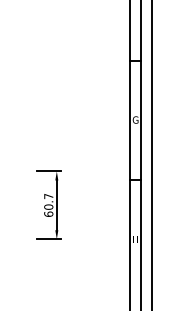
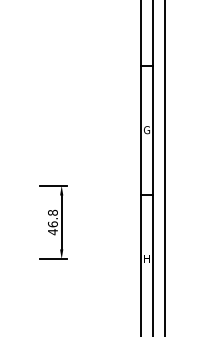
text: (48, 205) -> (52, 222), 60.7 -> 46.8

